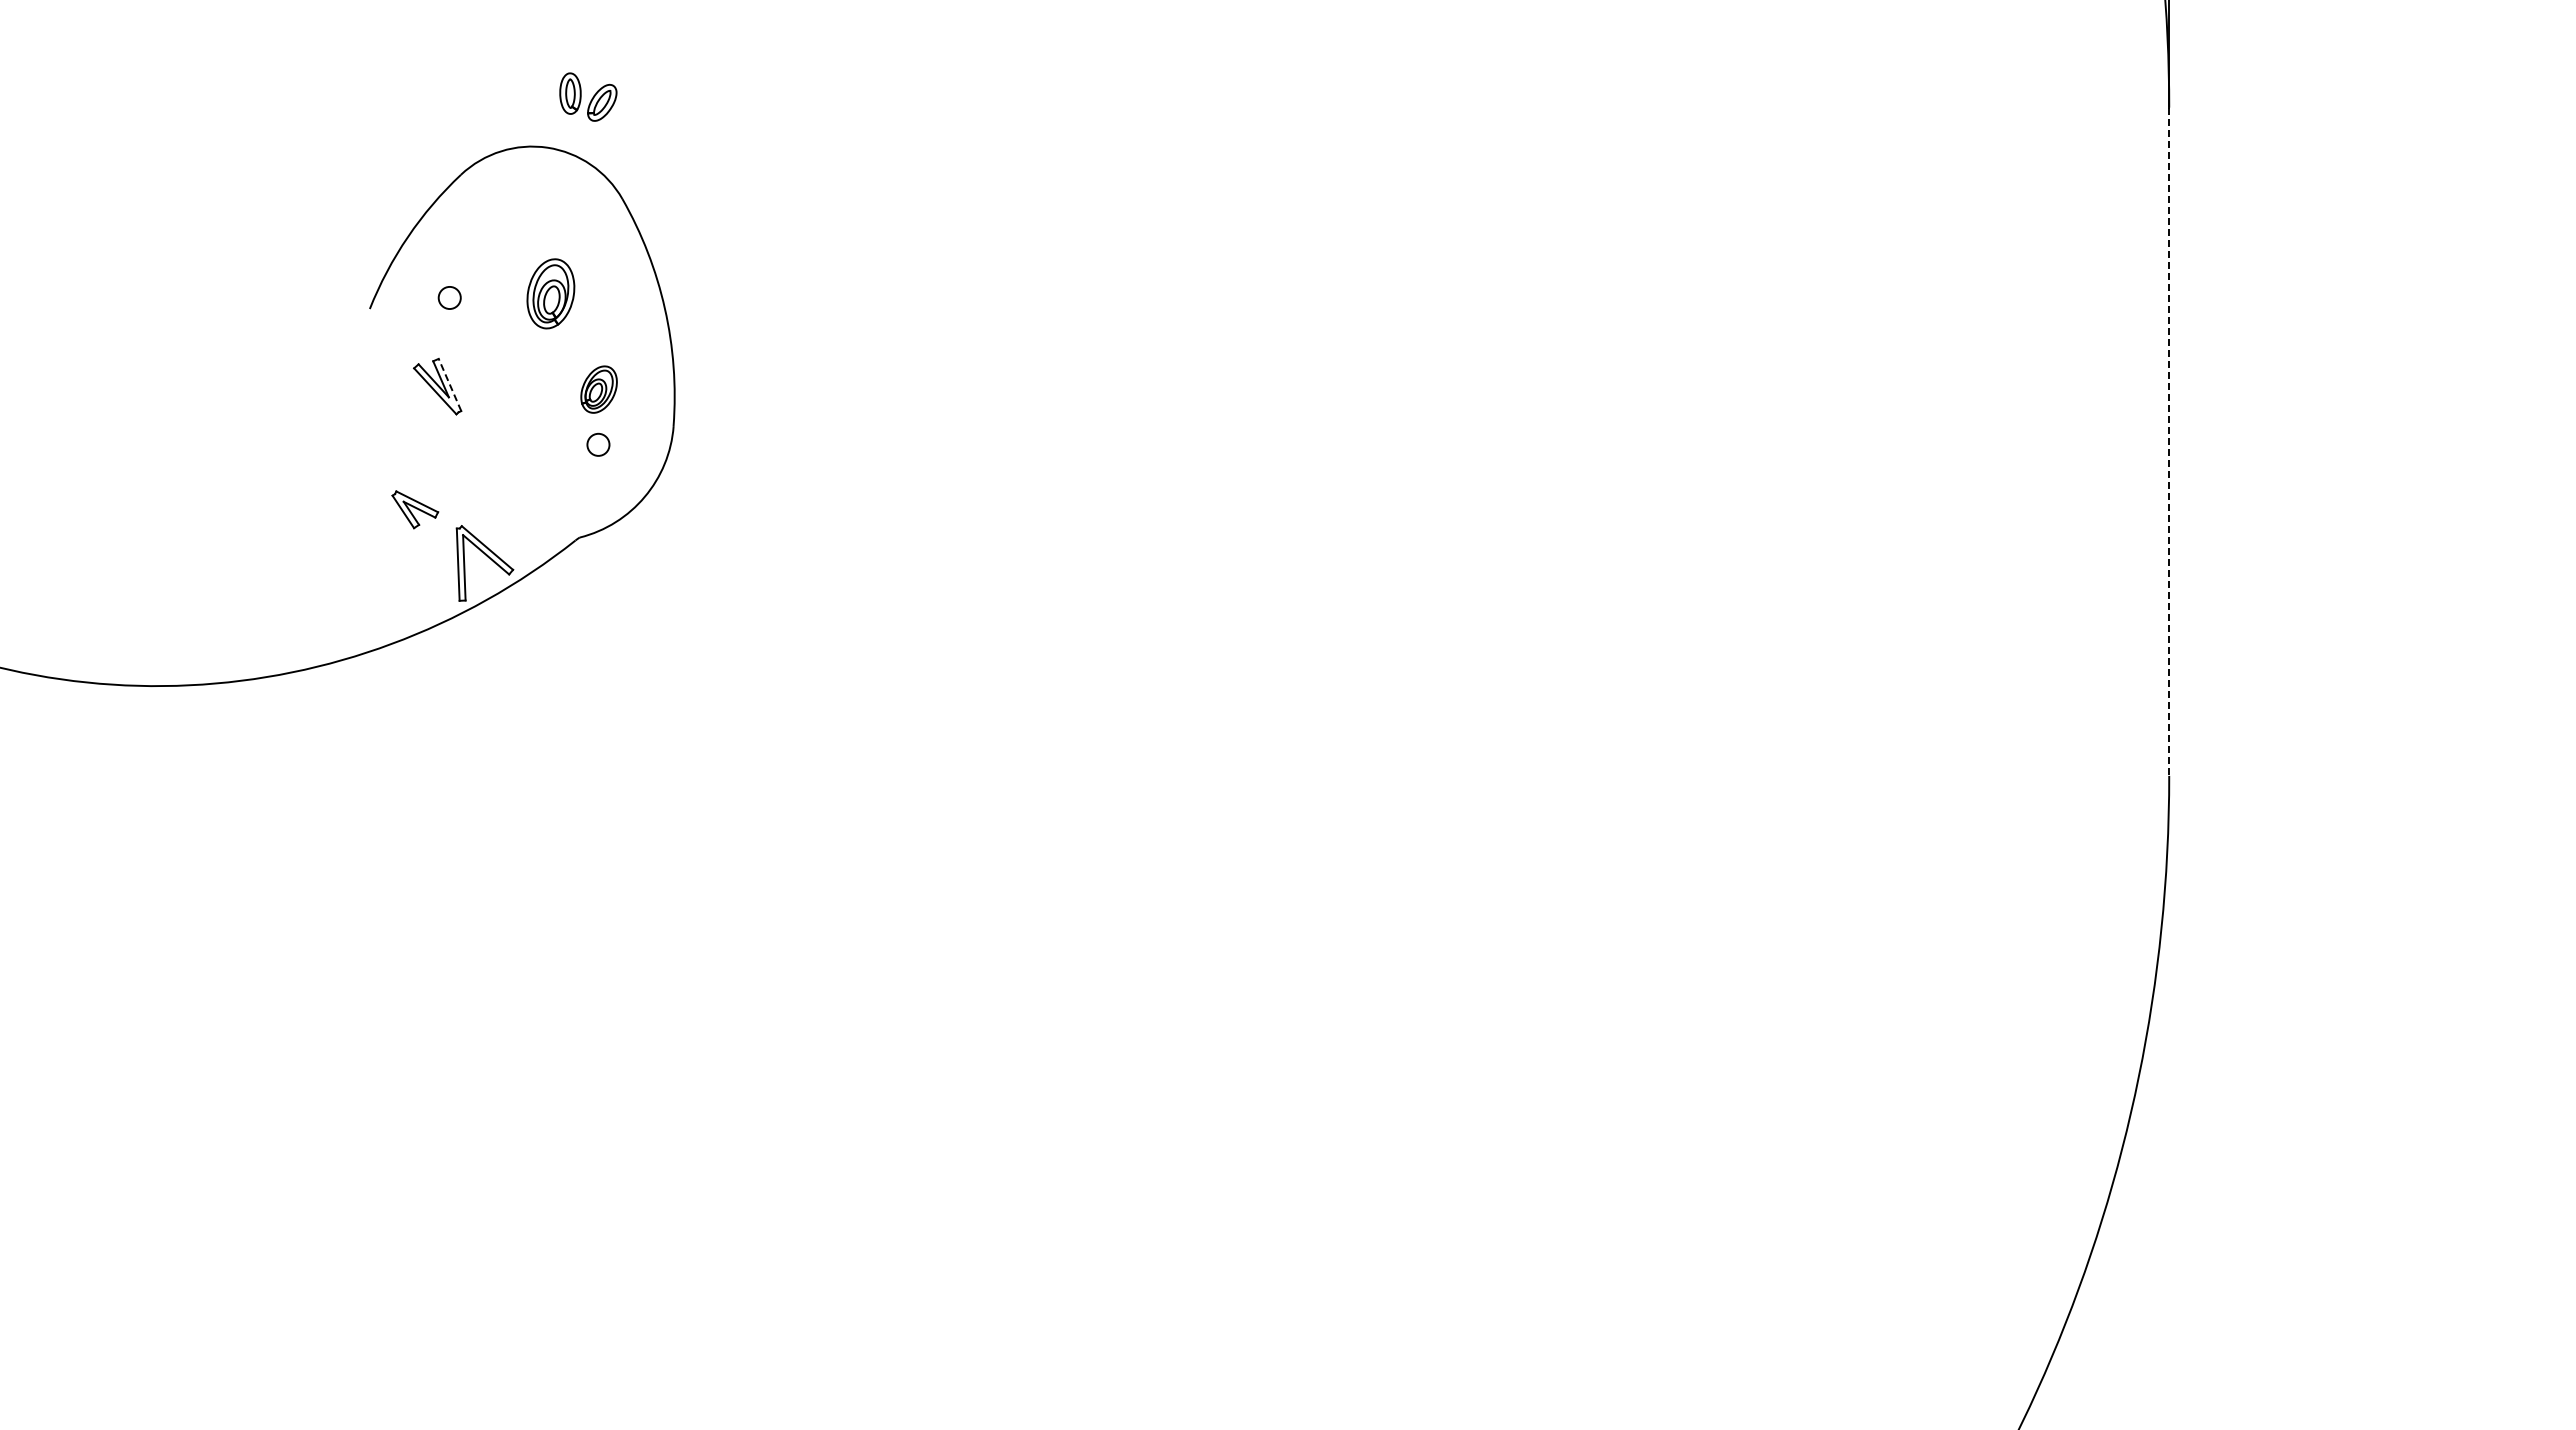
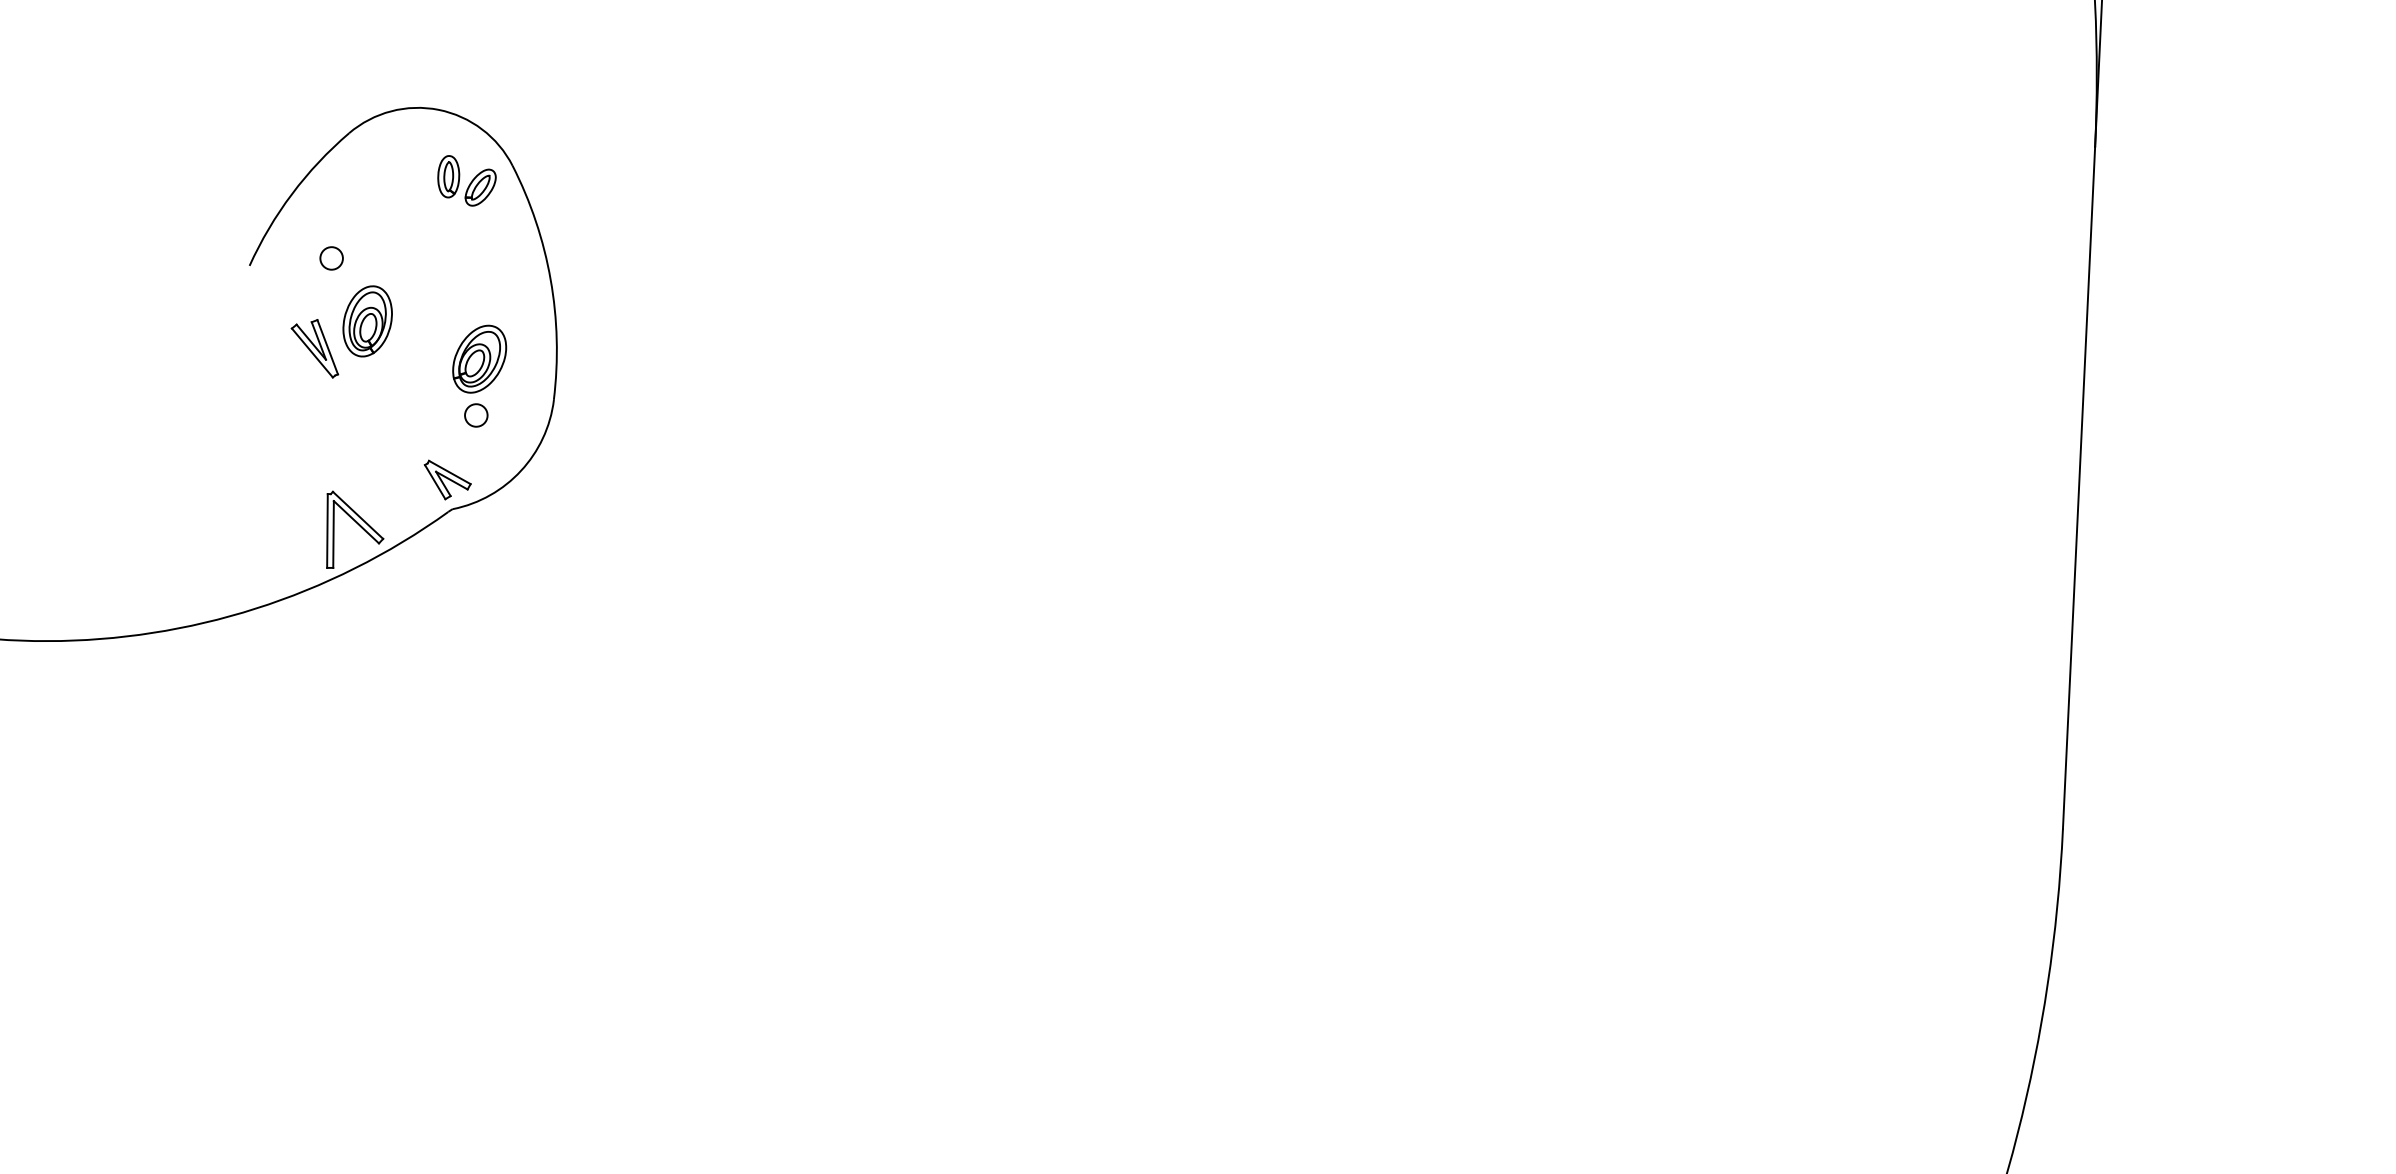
part: (588, 96) -> (466, 180), moved
part: (550, 293) -> (367, 321), moved
line: (449, 384) -> (327, 346), dashed -> solid
part: (598, 389) -> (479, 358), size x1.43
line: (2169, 442) -> (2079, 488), dashed -> solid
part: (415, 509) -> (447, 480), moved

